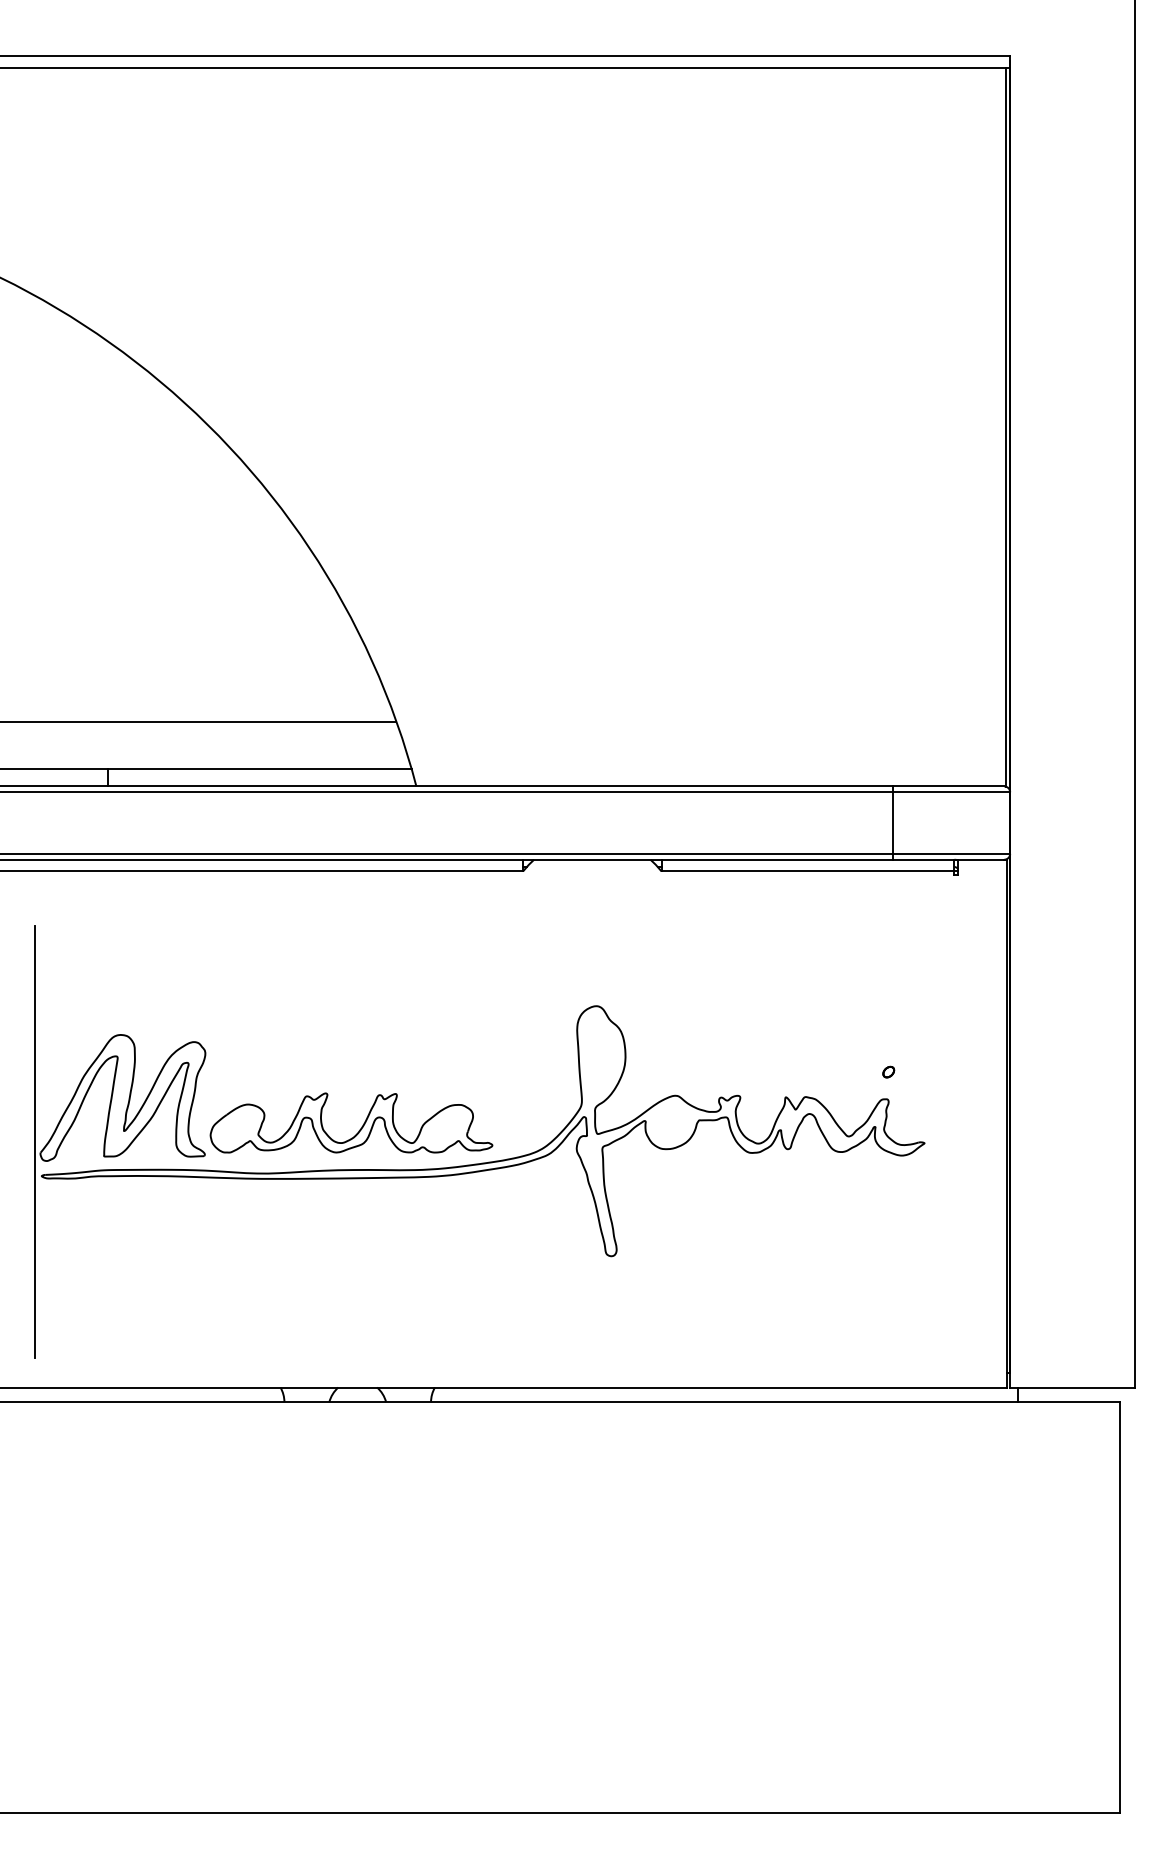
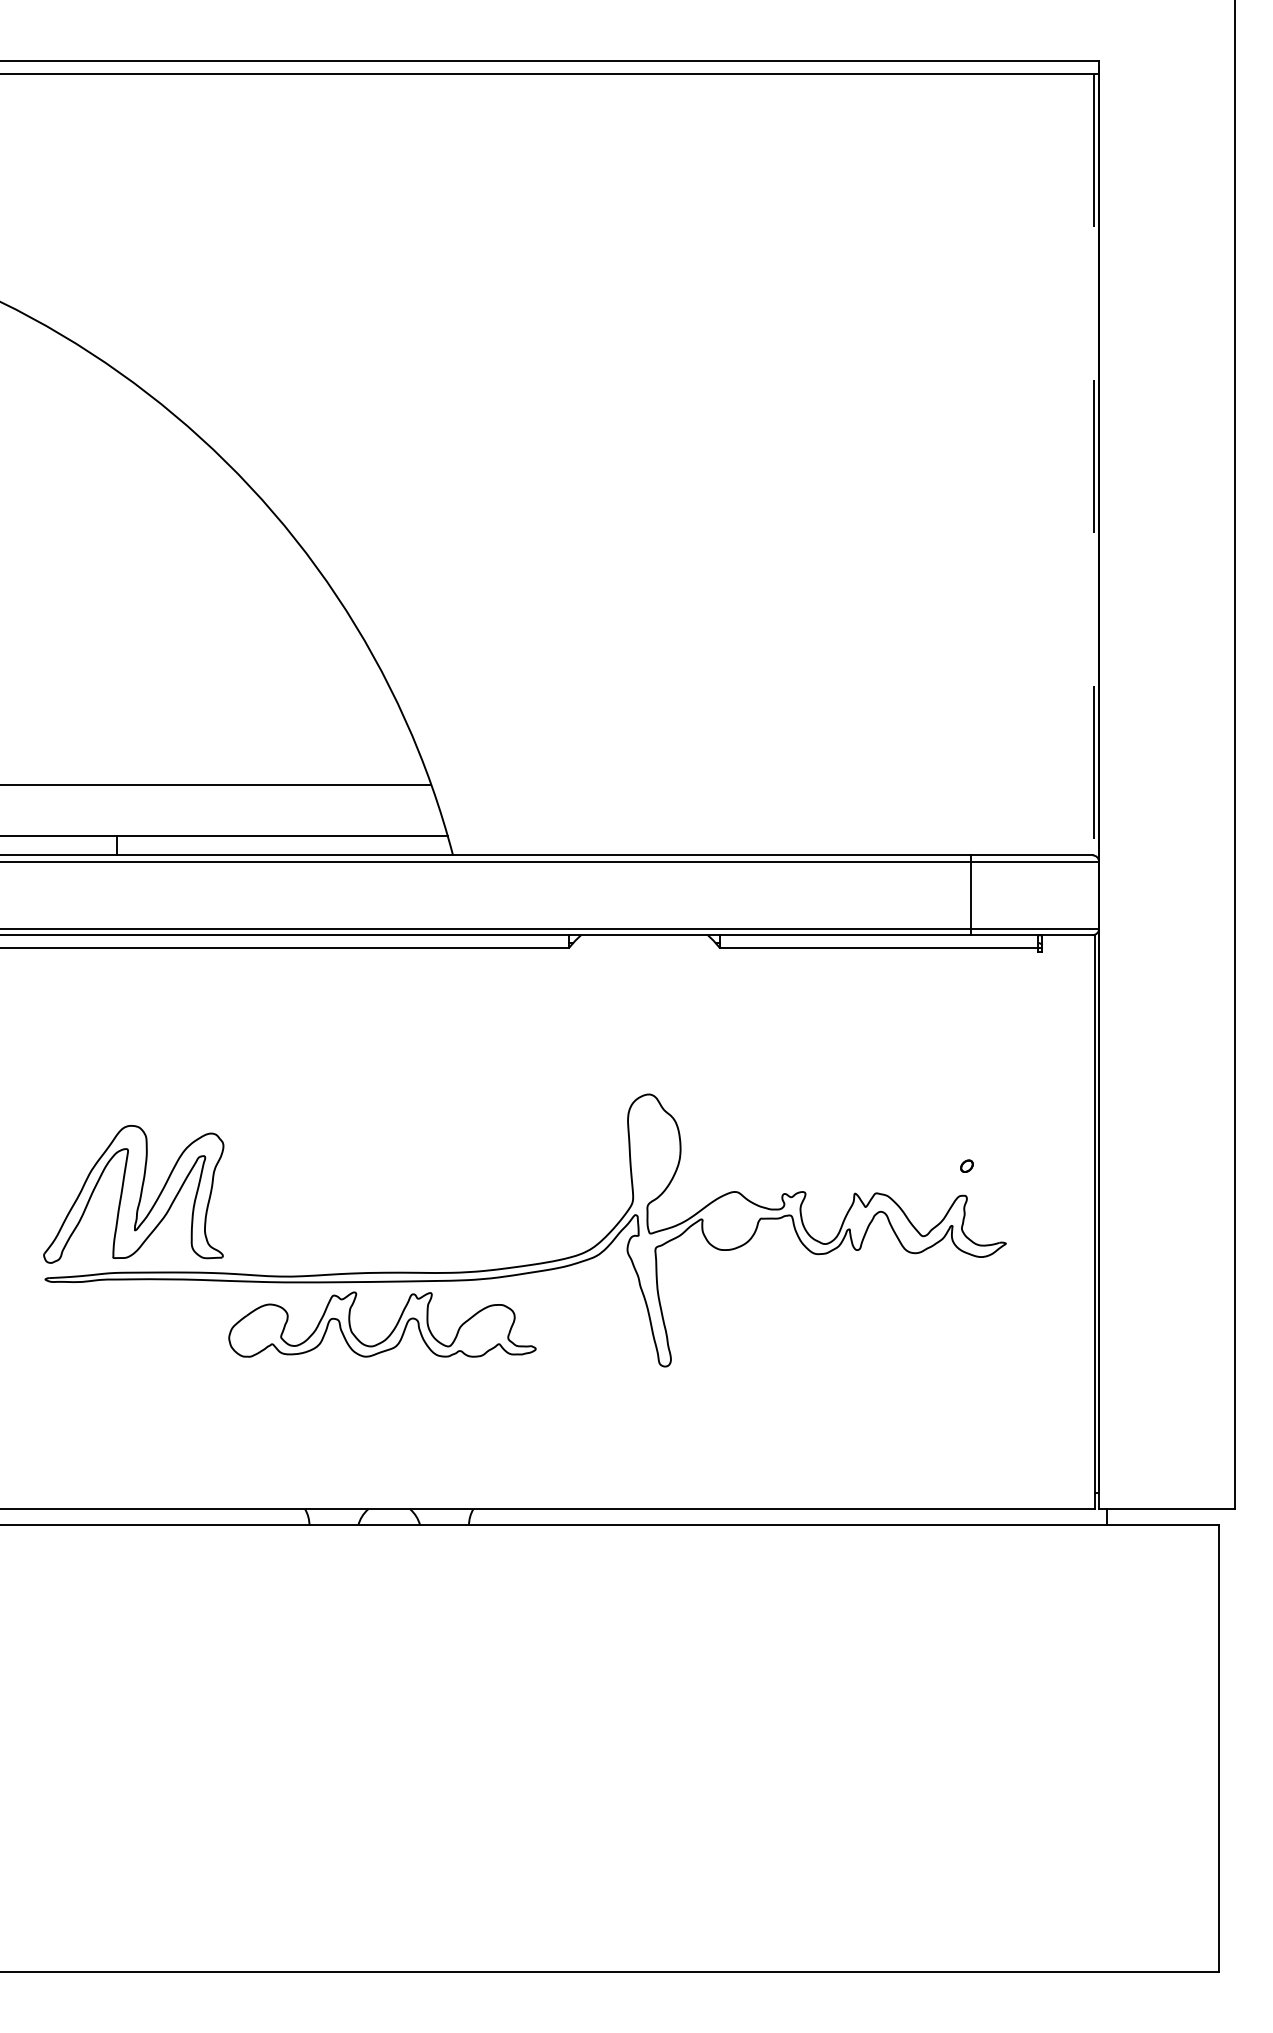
line: (1005, 427) -> (1094, 464), solid -> dashed
part: (358, 1130) -> (390, 1332), moved
line: (35, 1141) -> (38, 1241), removed

